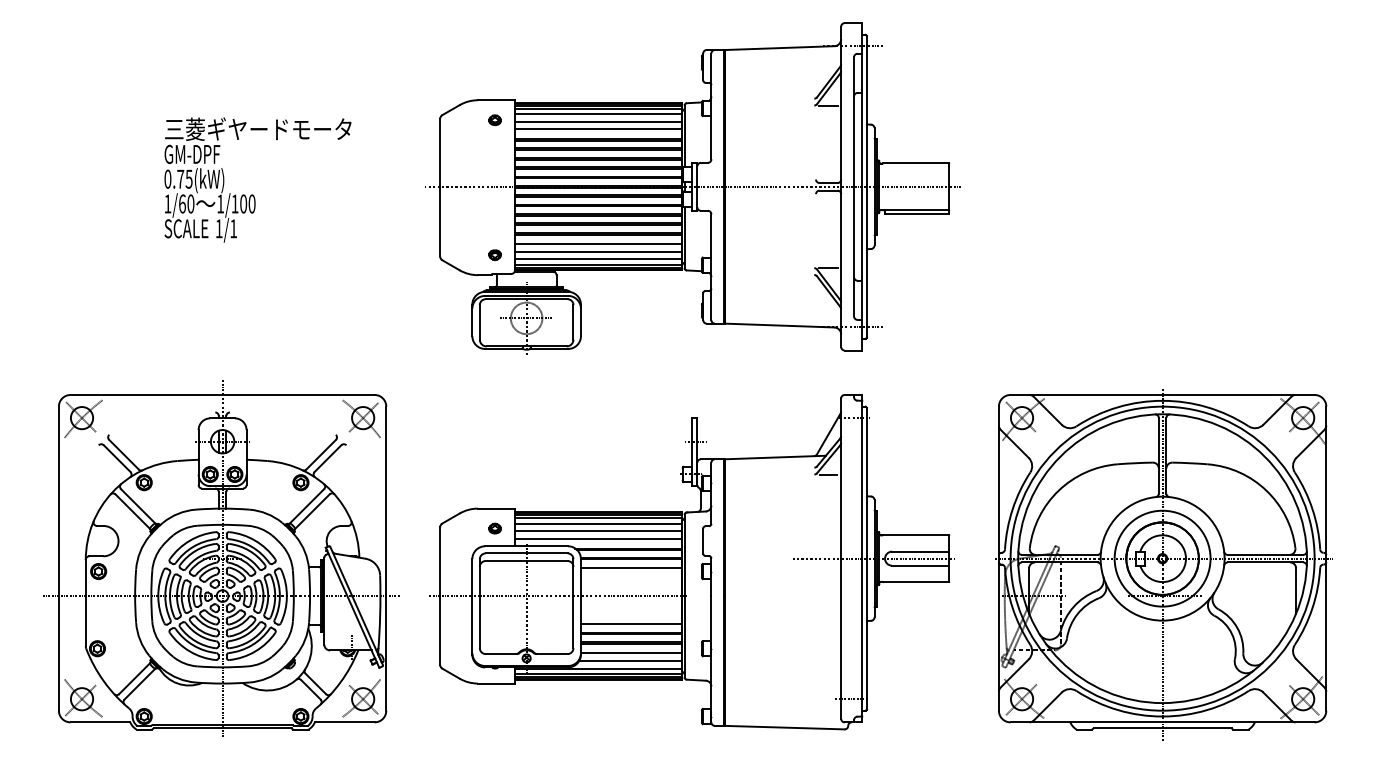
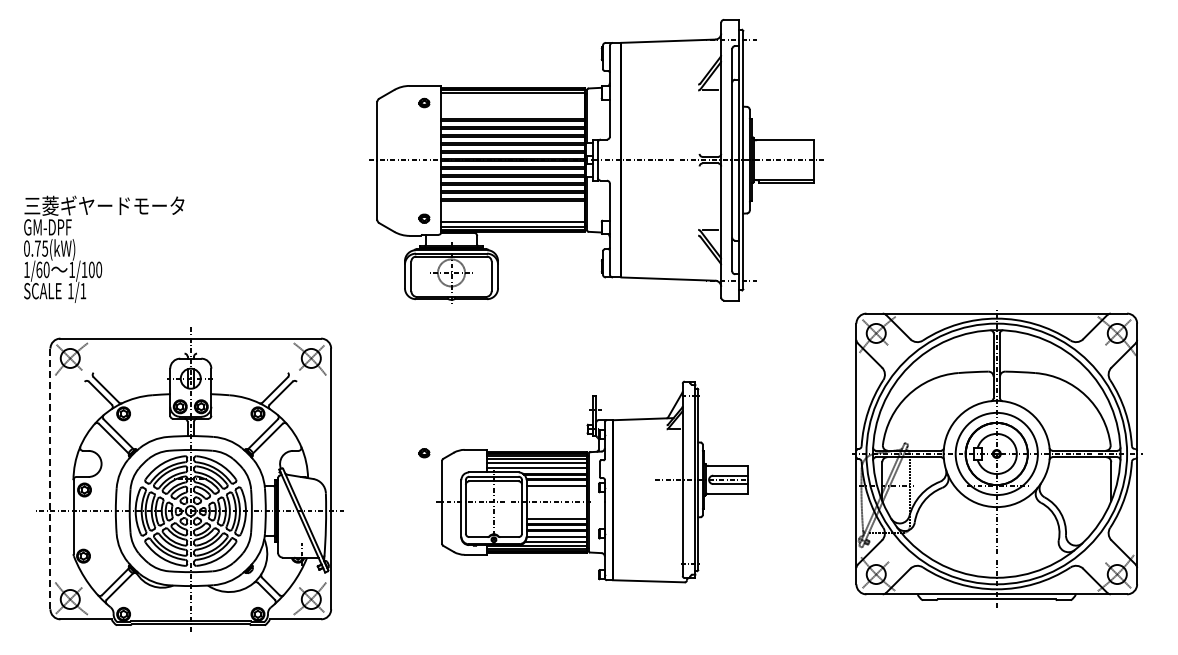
line: (597, 114) -> (512, 98), removed
line: (597, 121) -> (512, 104), removed
line: (597, 128) -> (512, 110), removed
text: (258, 179) -> (104, 248), moved
line: (597, 244) -> (512, 209), removed
line: (597, 251) -> (512, 215), removed
line: (58, 558) -> (50, 478), solid -> dashed
part: (691, 561) -> (592, 481), size x0.7
part: (1163, 563) -> (997, 458), moved

